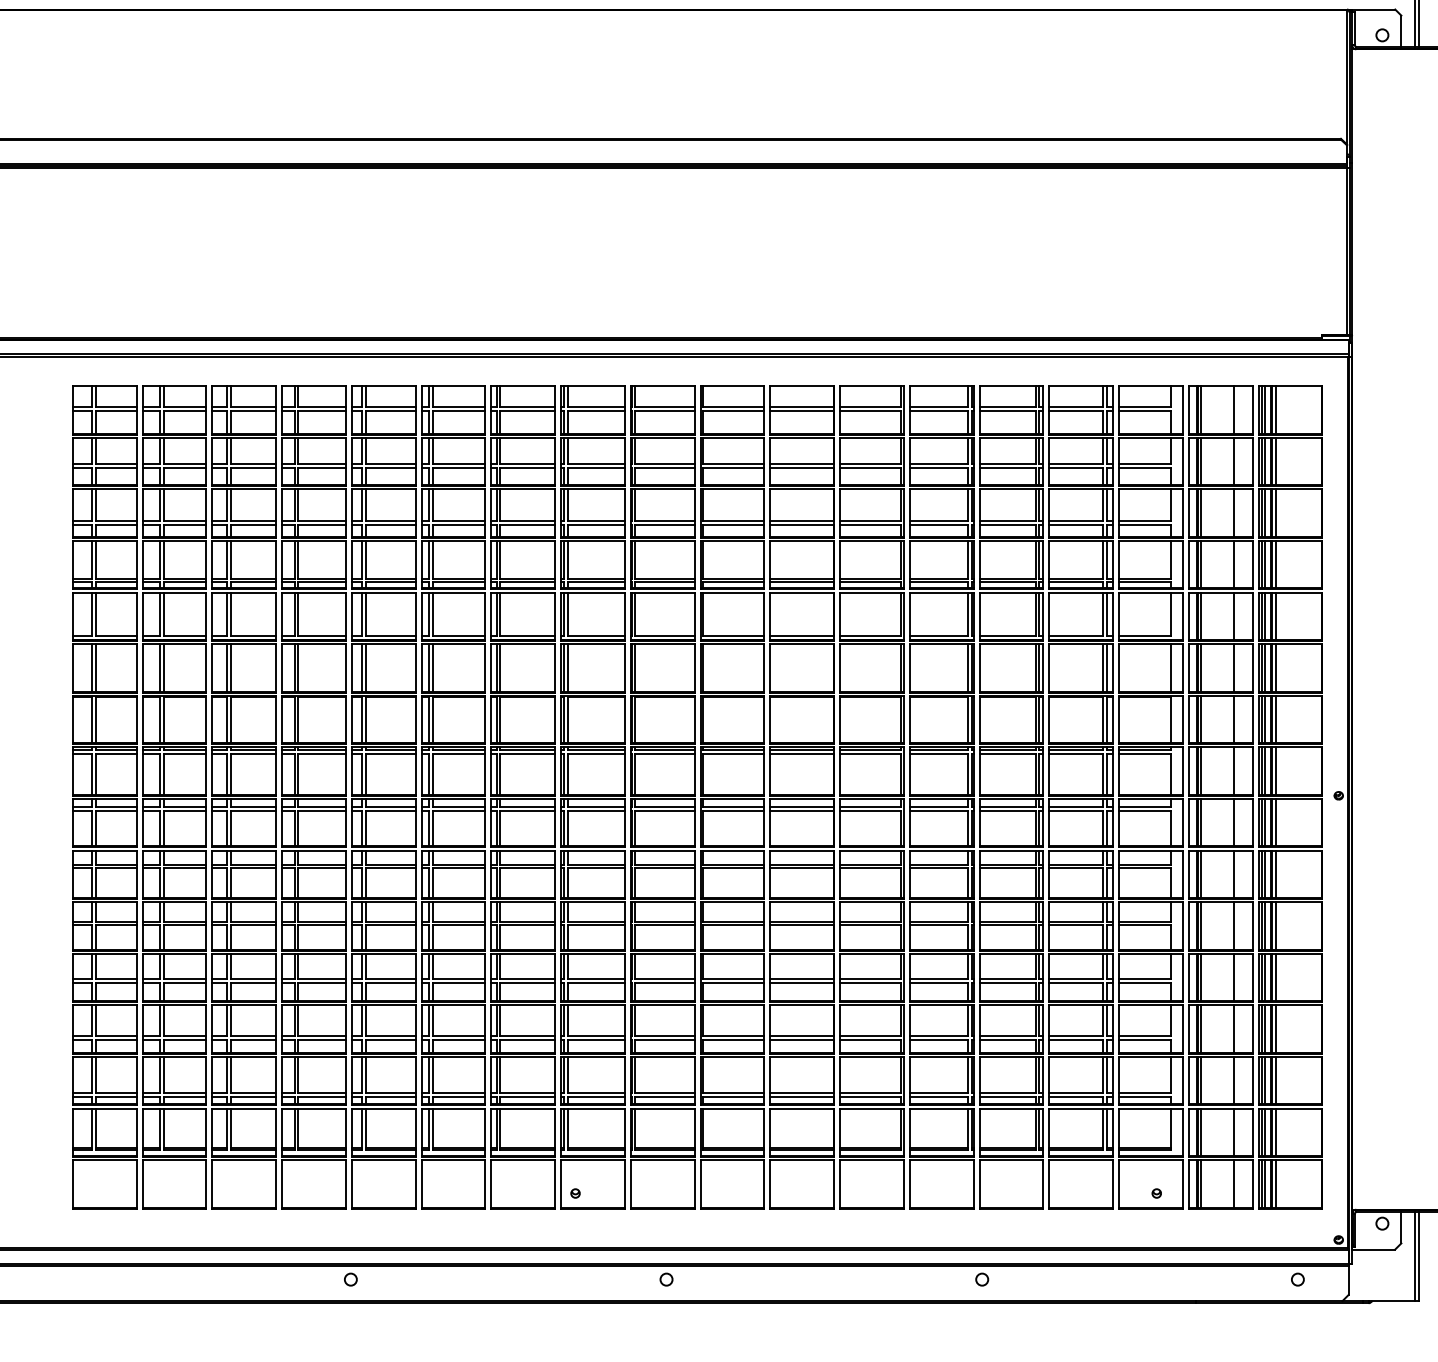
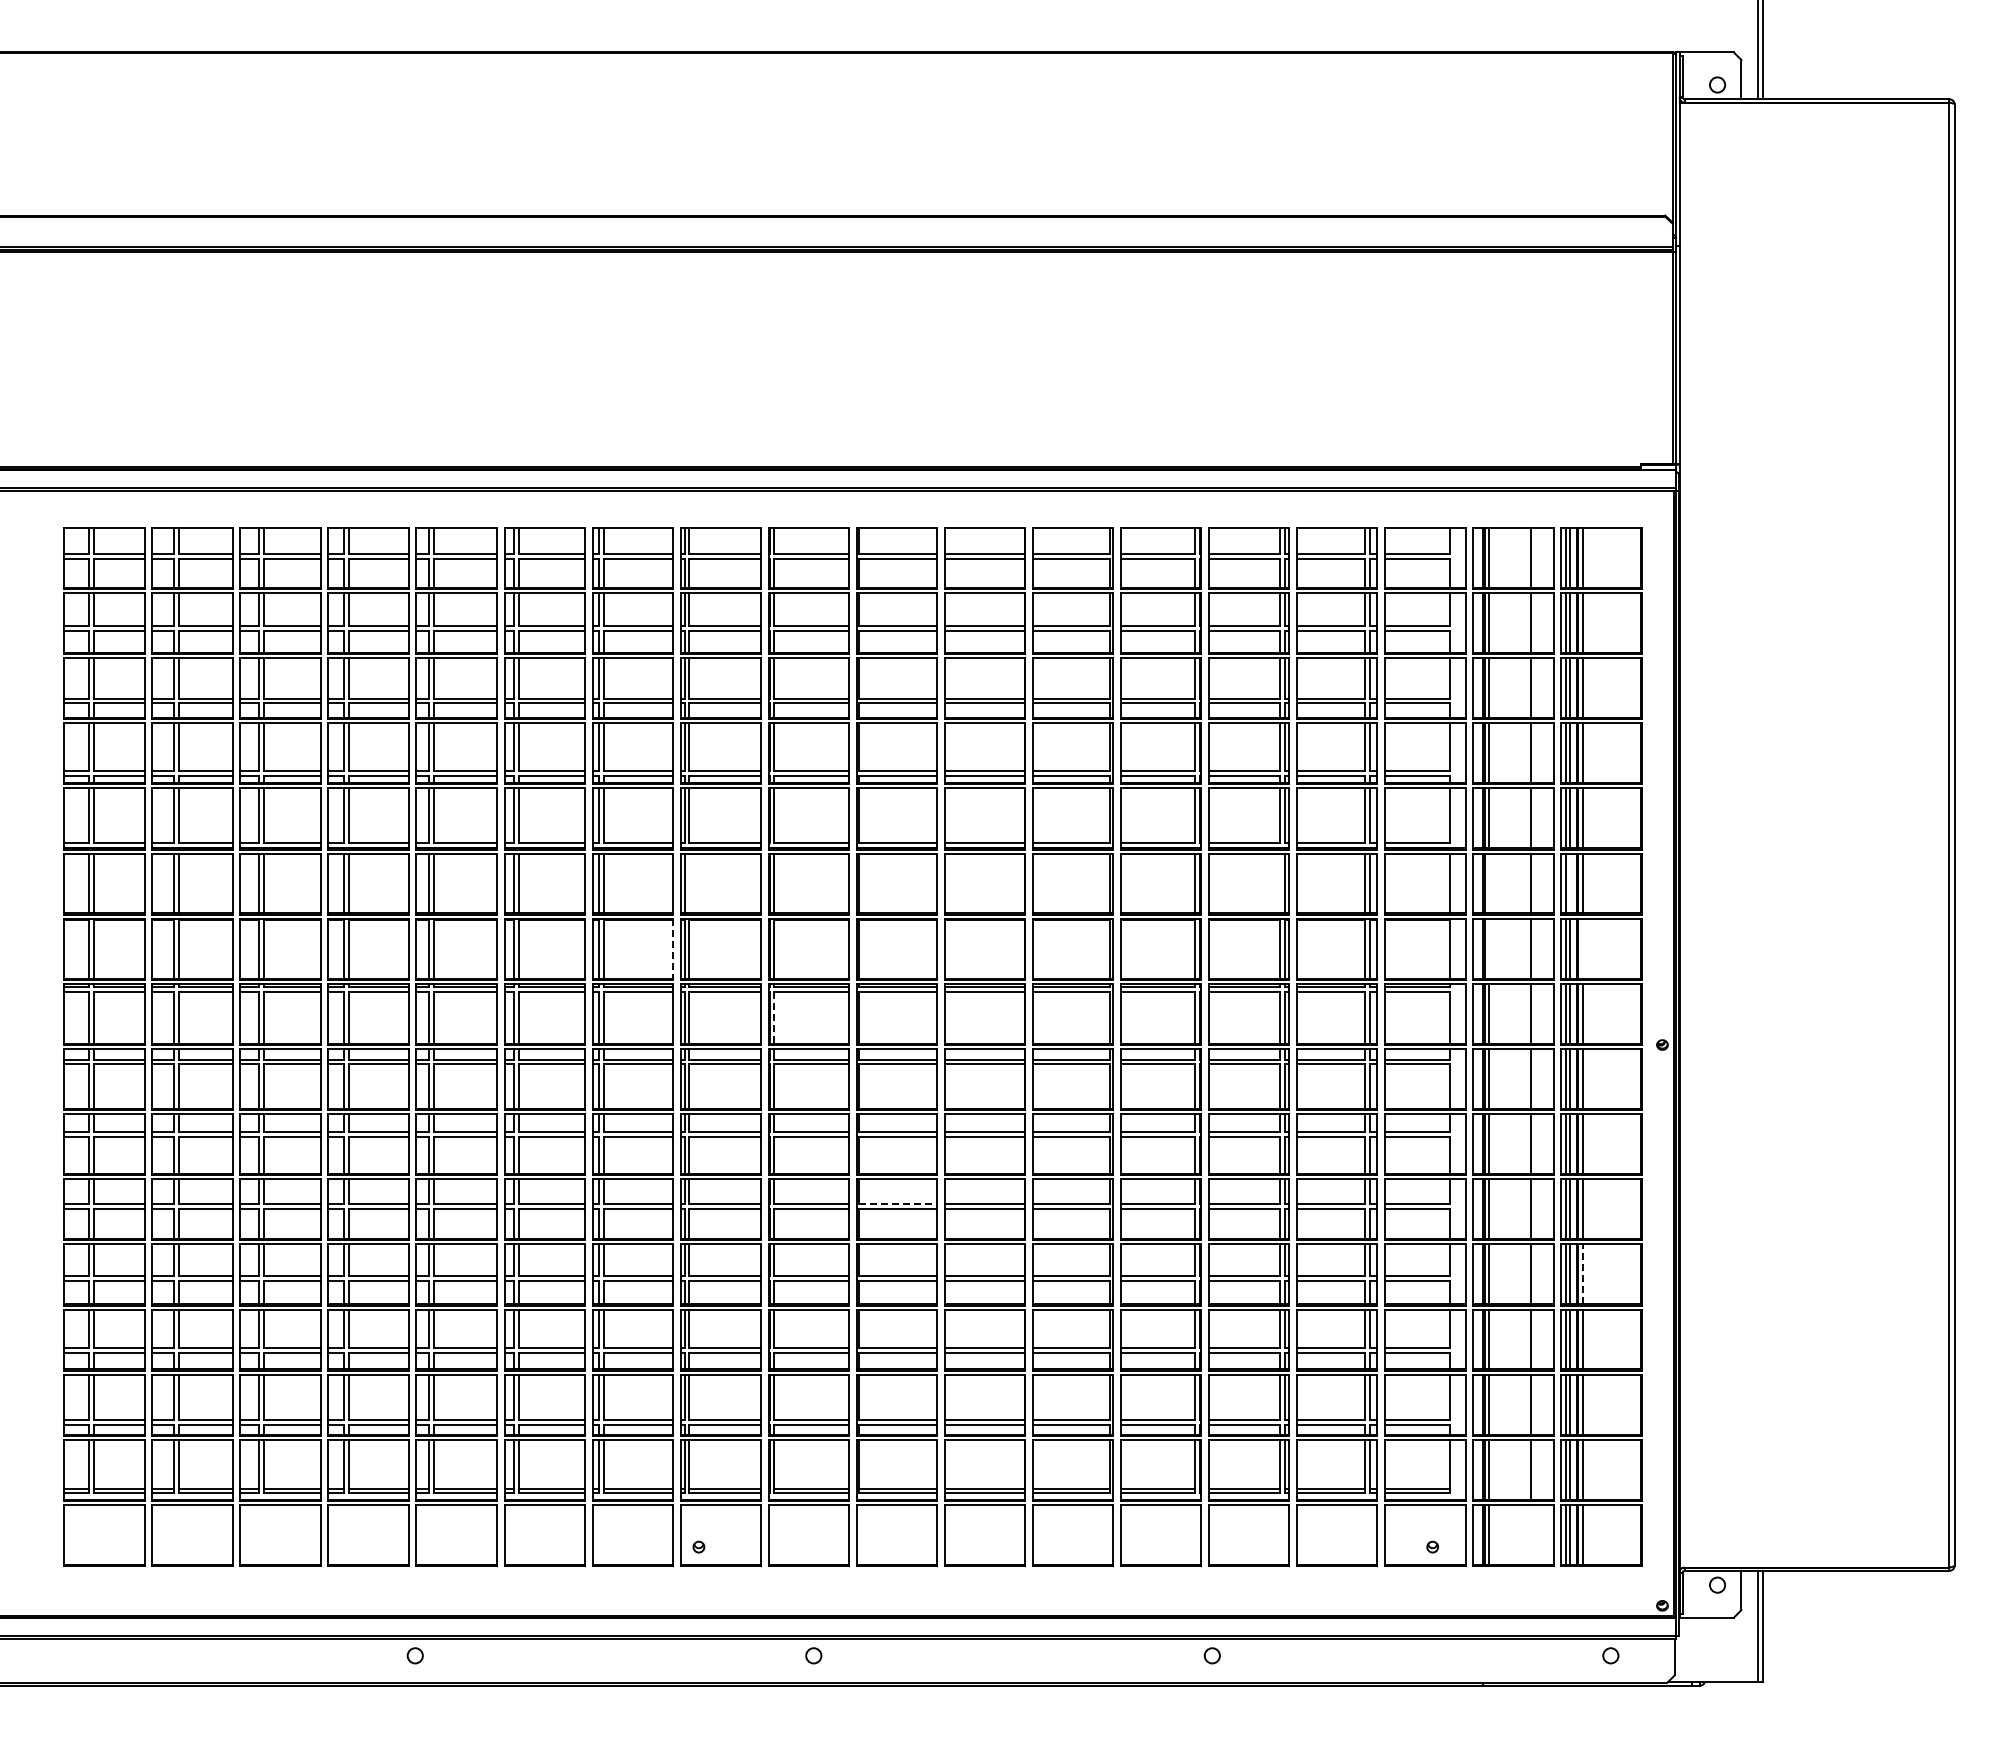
line: (568, 667) -> (689, 883), removed
line: (1035, 667) -> (1279, 883), removed
line: (1200, 667) -> (1488, 883), removed
line: (1265, 667) -> (1569, 883), removed
line: (1200, 719) -> (1488, 948), removed
line: (1276, 719) -> (1583, 948), removed
line: (555, 720) -> (673, 949), solid -> dashed
line: (635, 774) -> (774, 1017), solid -> dashed
line: (733, 921) -> (898, 1203), solid -> dashed
line: (1276, 977) -> (1583, 1274), solid -> dashed
line: (1234, 1183) -> (1530, 1534), removed

